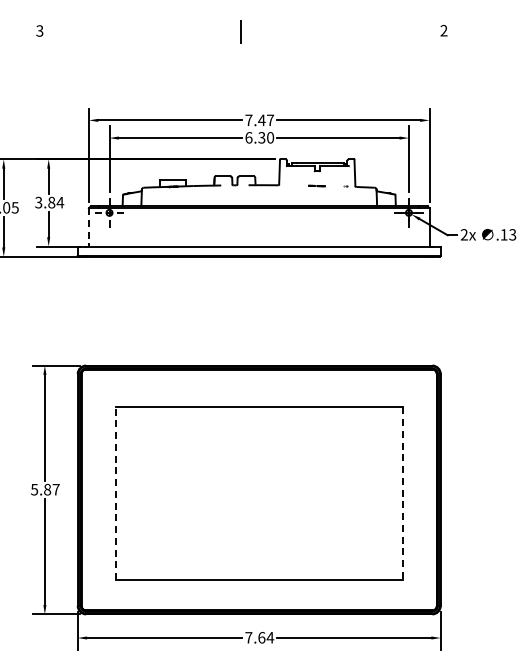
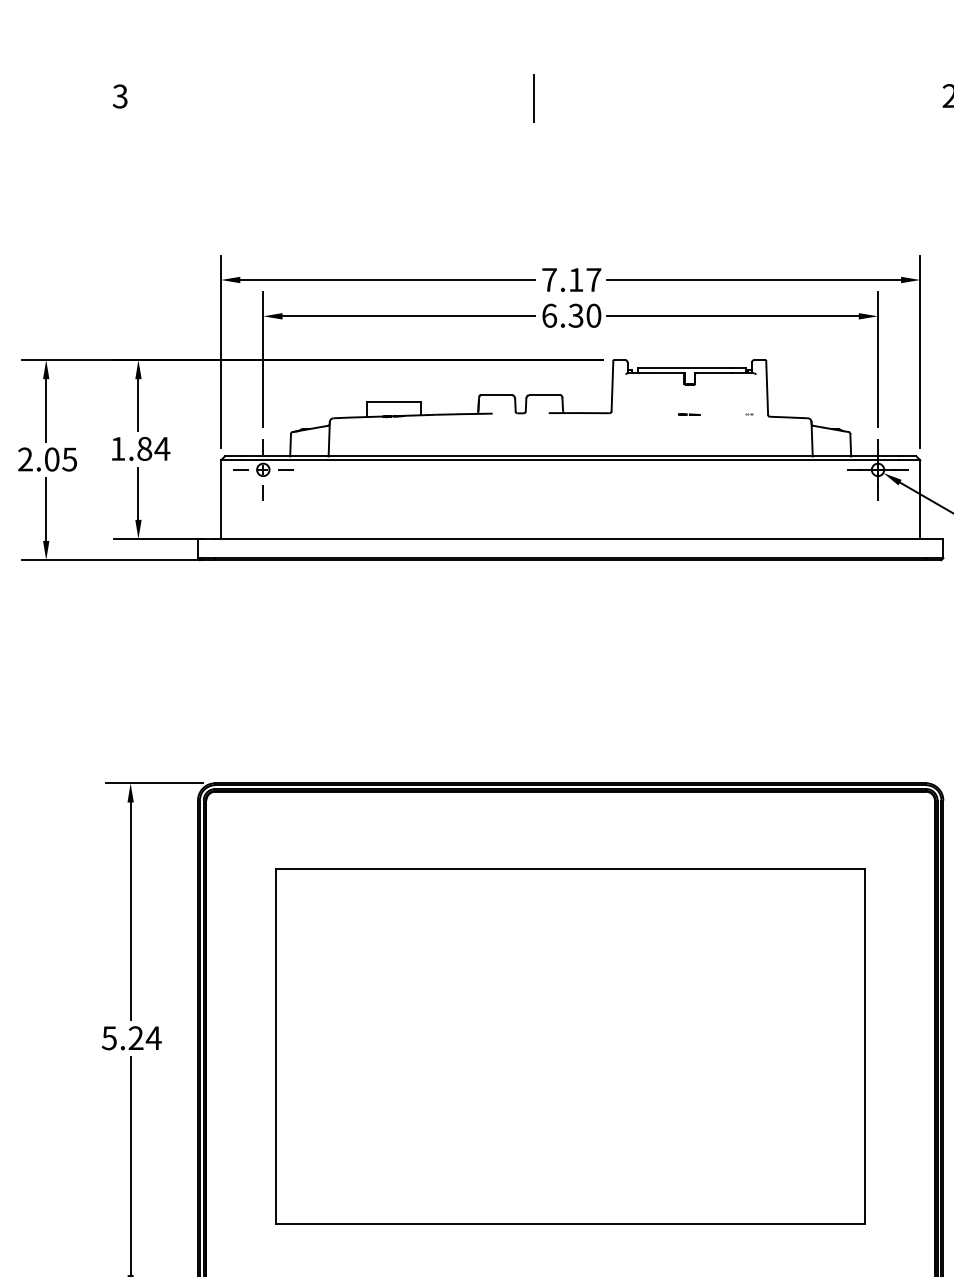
text: (261, 119) -> (575, 278), 7.47 -> 7.17
part: (316, 185) -> (688, 413), size x0.62
text: (38, 202) -> (117, 448), 3.84 -> 1.84
line: (88, 227) -> (220, 499), dashed -> solid
text: (51, 489) -> (144, 1037), 5.87 -> 5.24
line: (115, 493) -> (275, 1045), dashed -> solid
line: (402, 494) -> (864, 1048), dashed -> solid

